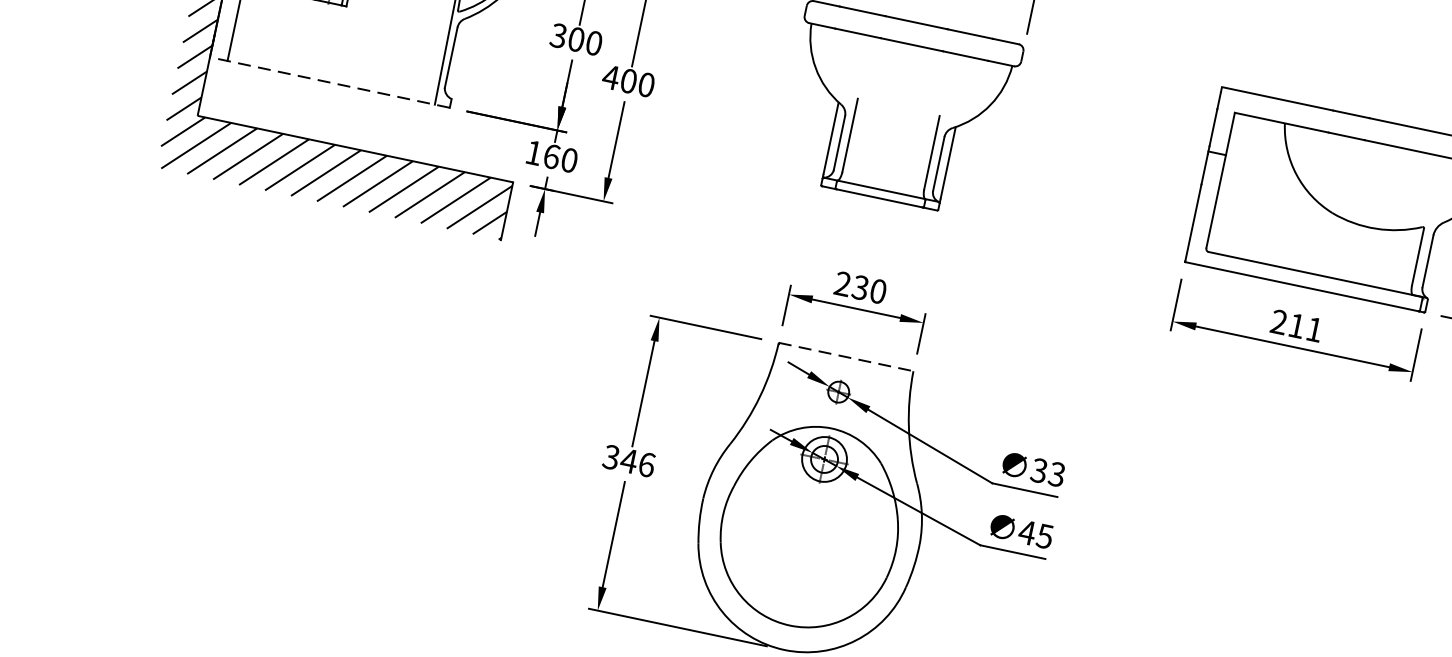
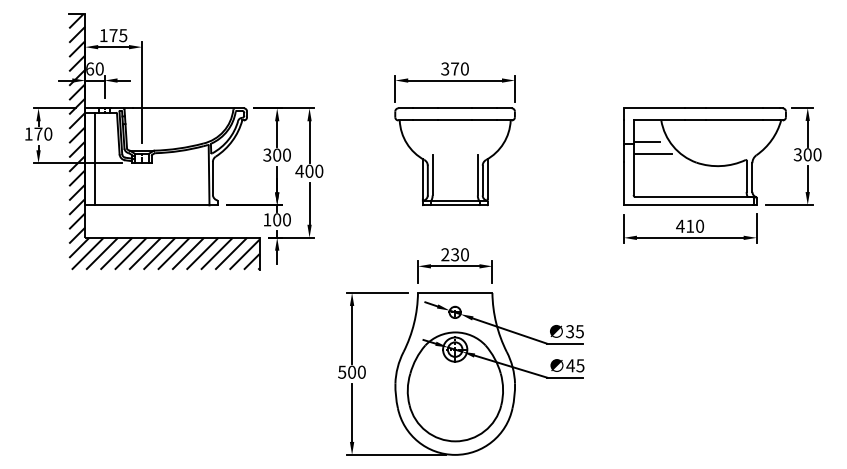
line: (328, 82) -> (150, 205), dashed -> solid
text: (552, 156) -> (277, 219), 160 -> 100
line: (1251, 156) -> (647, 141), added
line: (1257, 181) -> (653, 154), added
text: (1297, 324) -> (690, 225), 211 -> 410
line: (846, 357) -> (455, 293), dashed -> solid
text: (628, 459) -> (351, 371), 346 -> 500
text: (1056, 474) -> (579, 331), 33 -> 35

